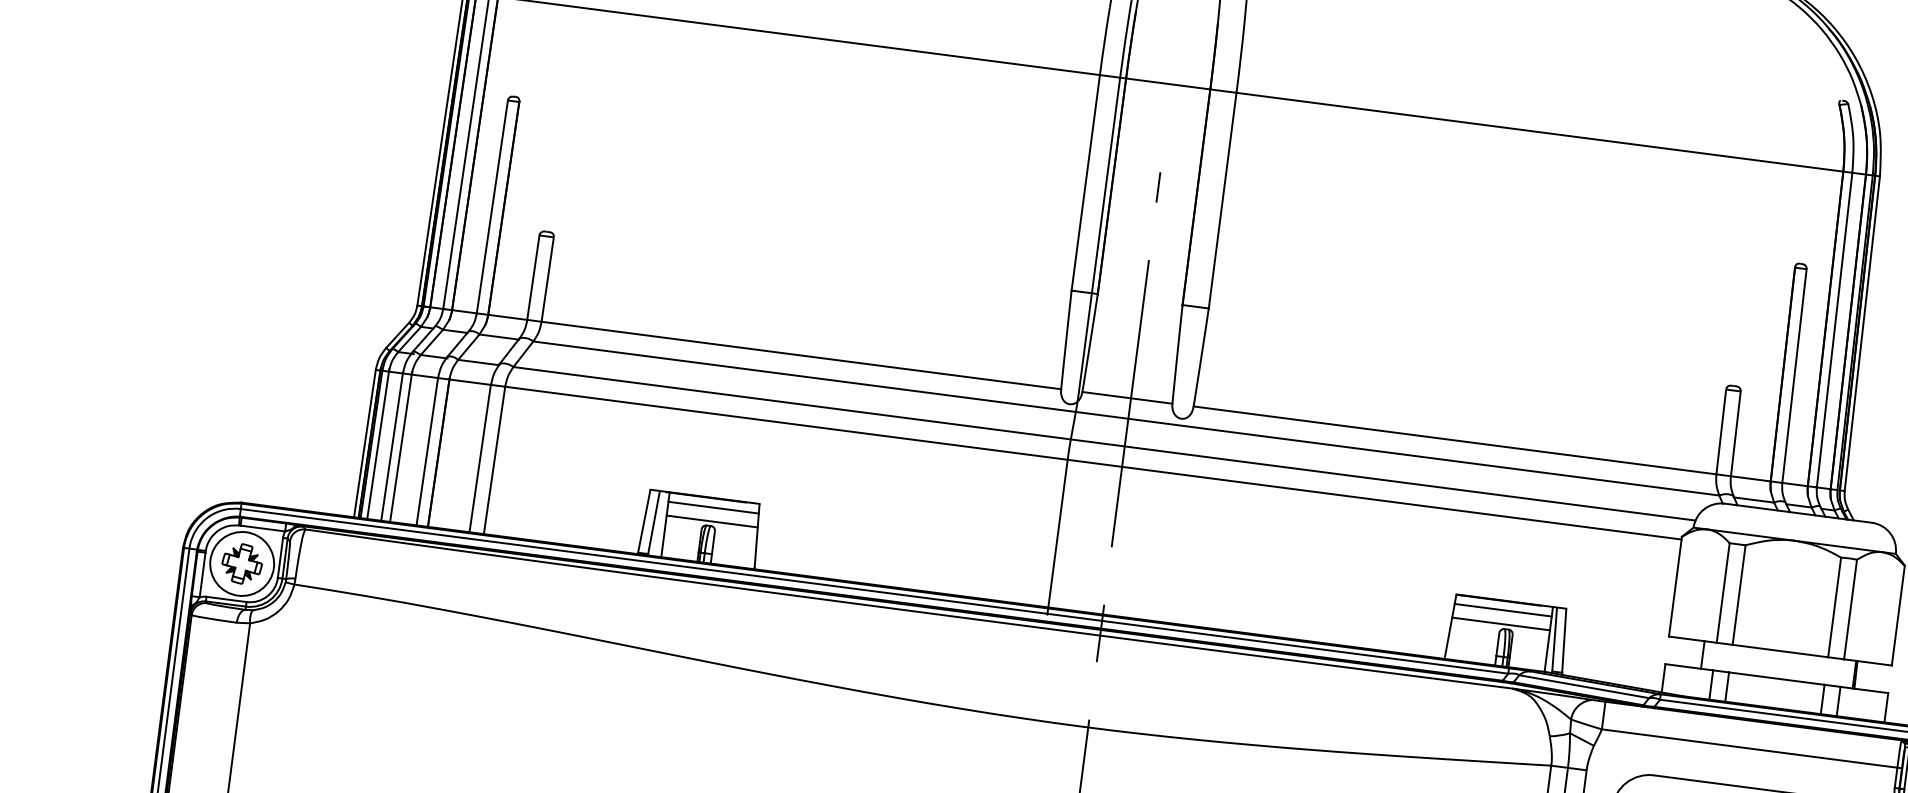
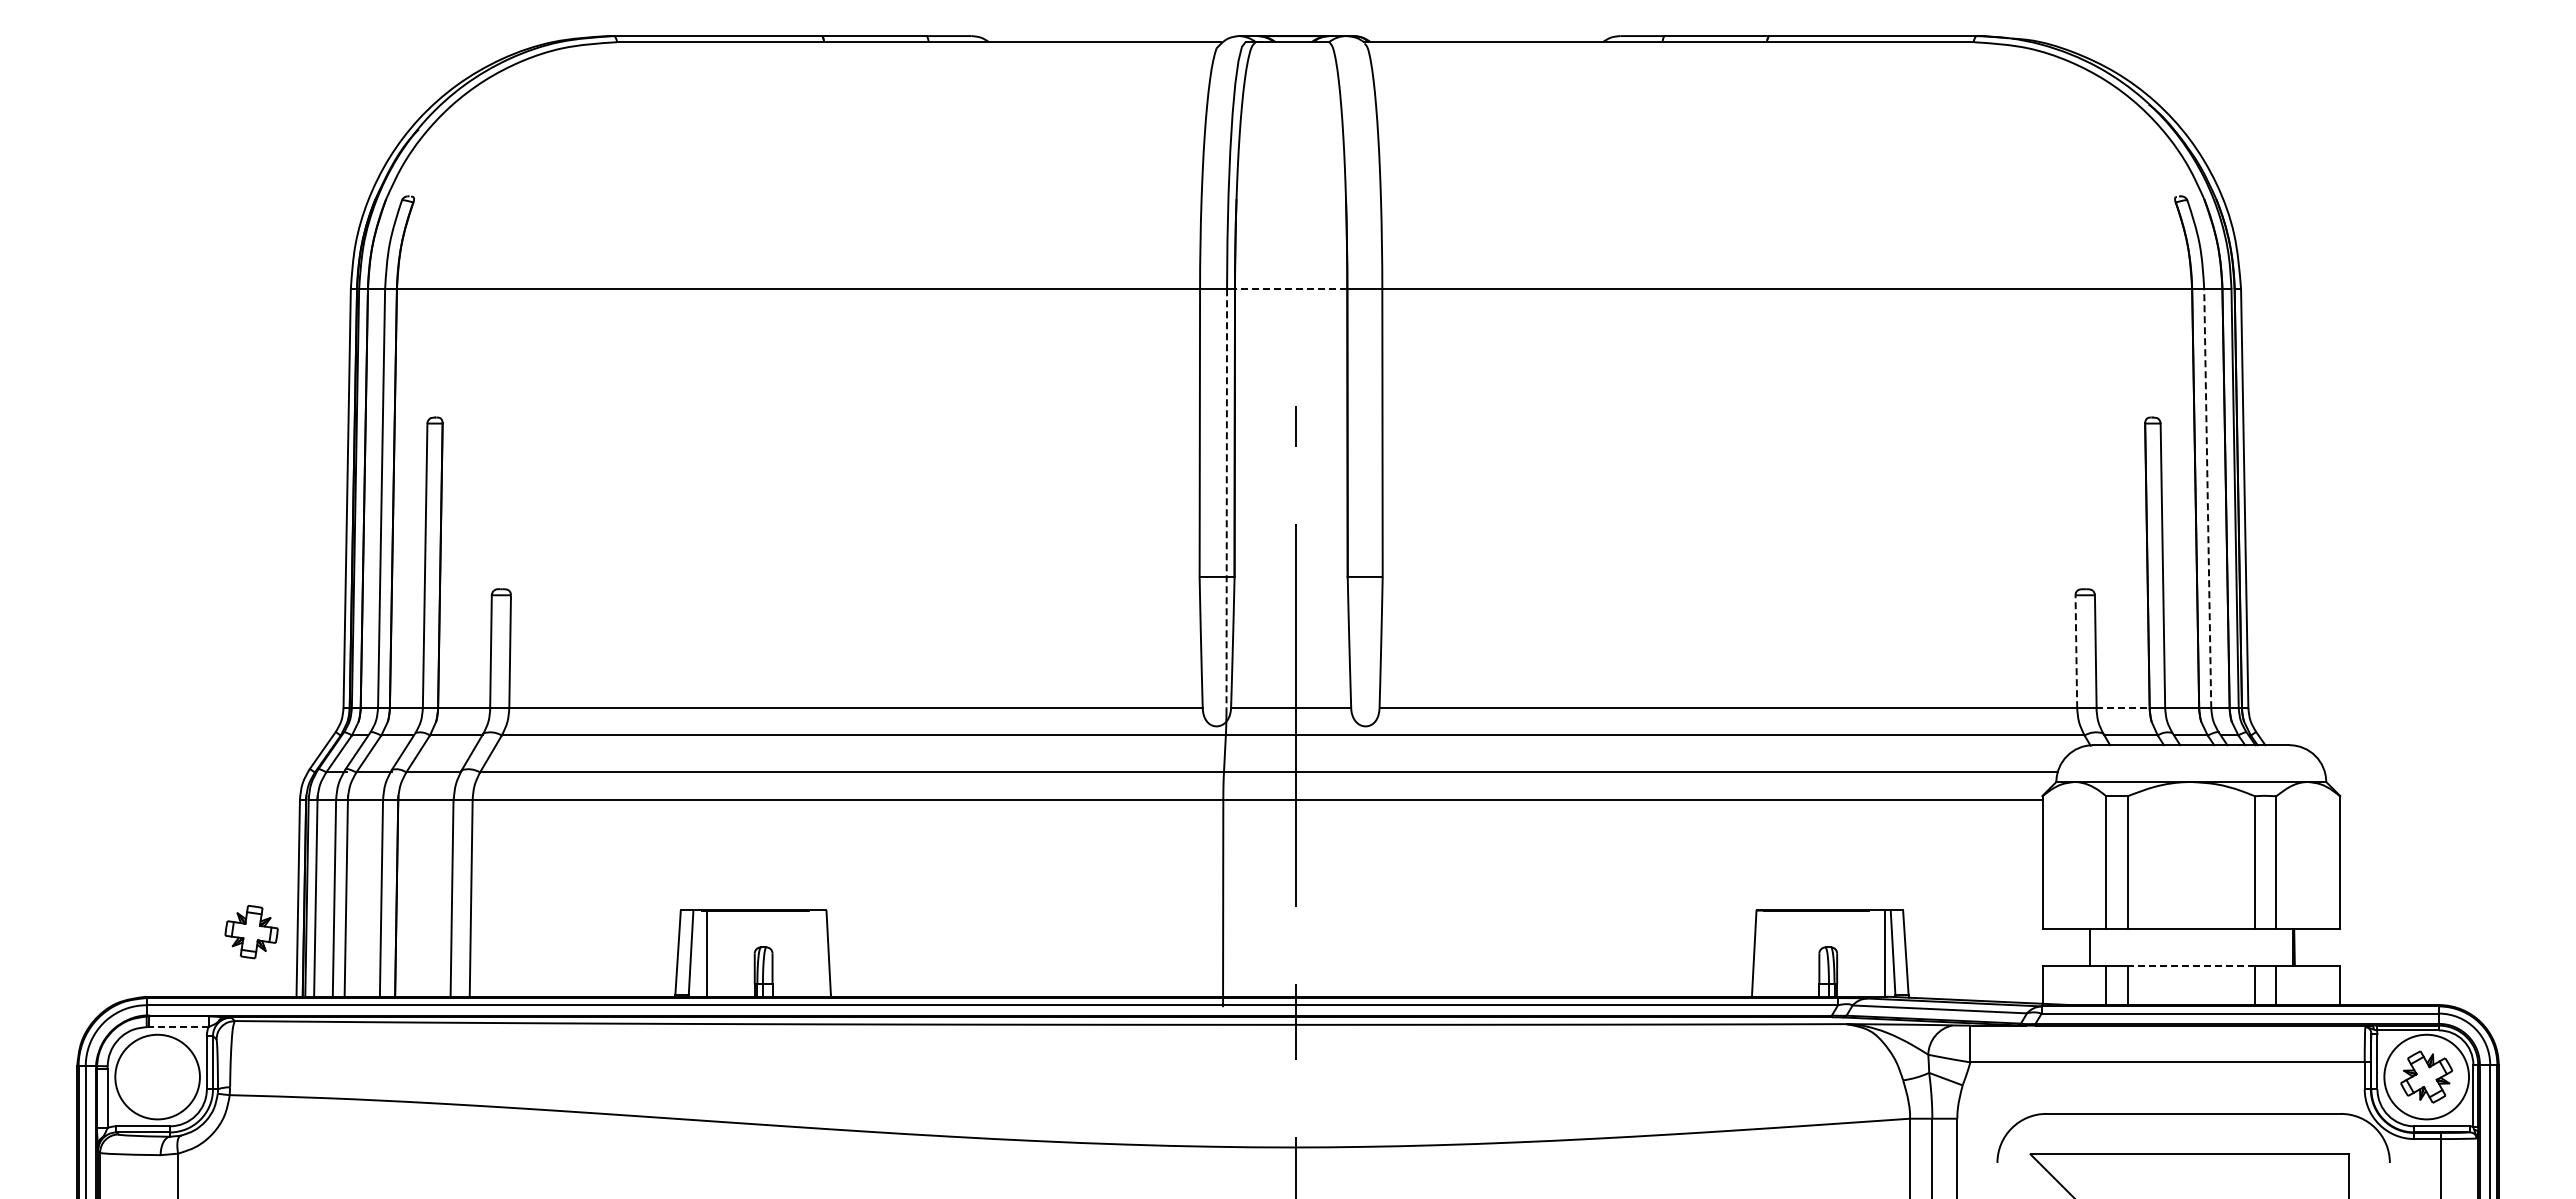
line: (1167, 84) -> (1290, 289), solid -> dashed
line: (1099, 235) -> (1226, 499), solid -> dashed
line: (1834, 329) -> (2207, 498), solid -> dashed
line: (1721, 432) -> (2076, 652), solid -> dashed
line: (1751, 479) -> (2123, 708), solid -> dashed
line: (713, 507) -> (766, 922), removed
line: (712, 521) -> (767, 941), removed
line: (262, 528) -> (178, 1027), solid -> dashed
part: (242, 564) -> (251, 932), moved
line: (1503, 609) -> (1820, 922), removed
line: (1500, 624) -> (1819, 941), removed
line: (1777, 678) -> (2191, 965), solid -> dashed

